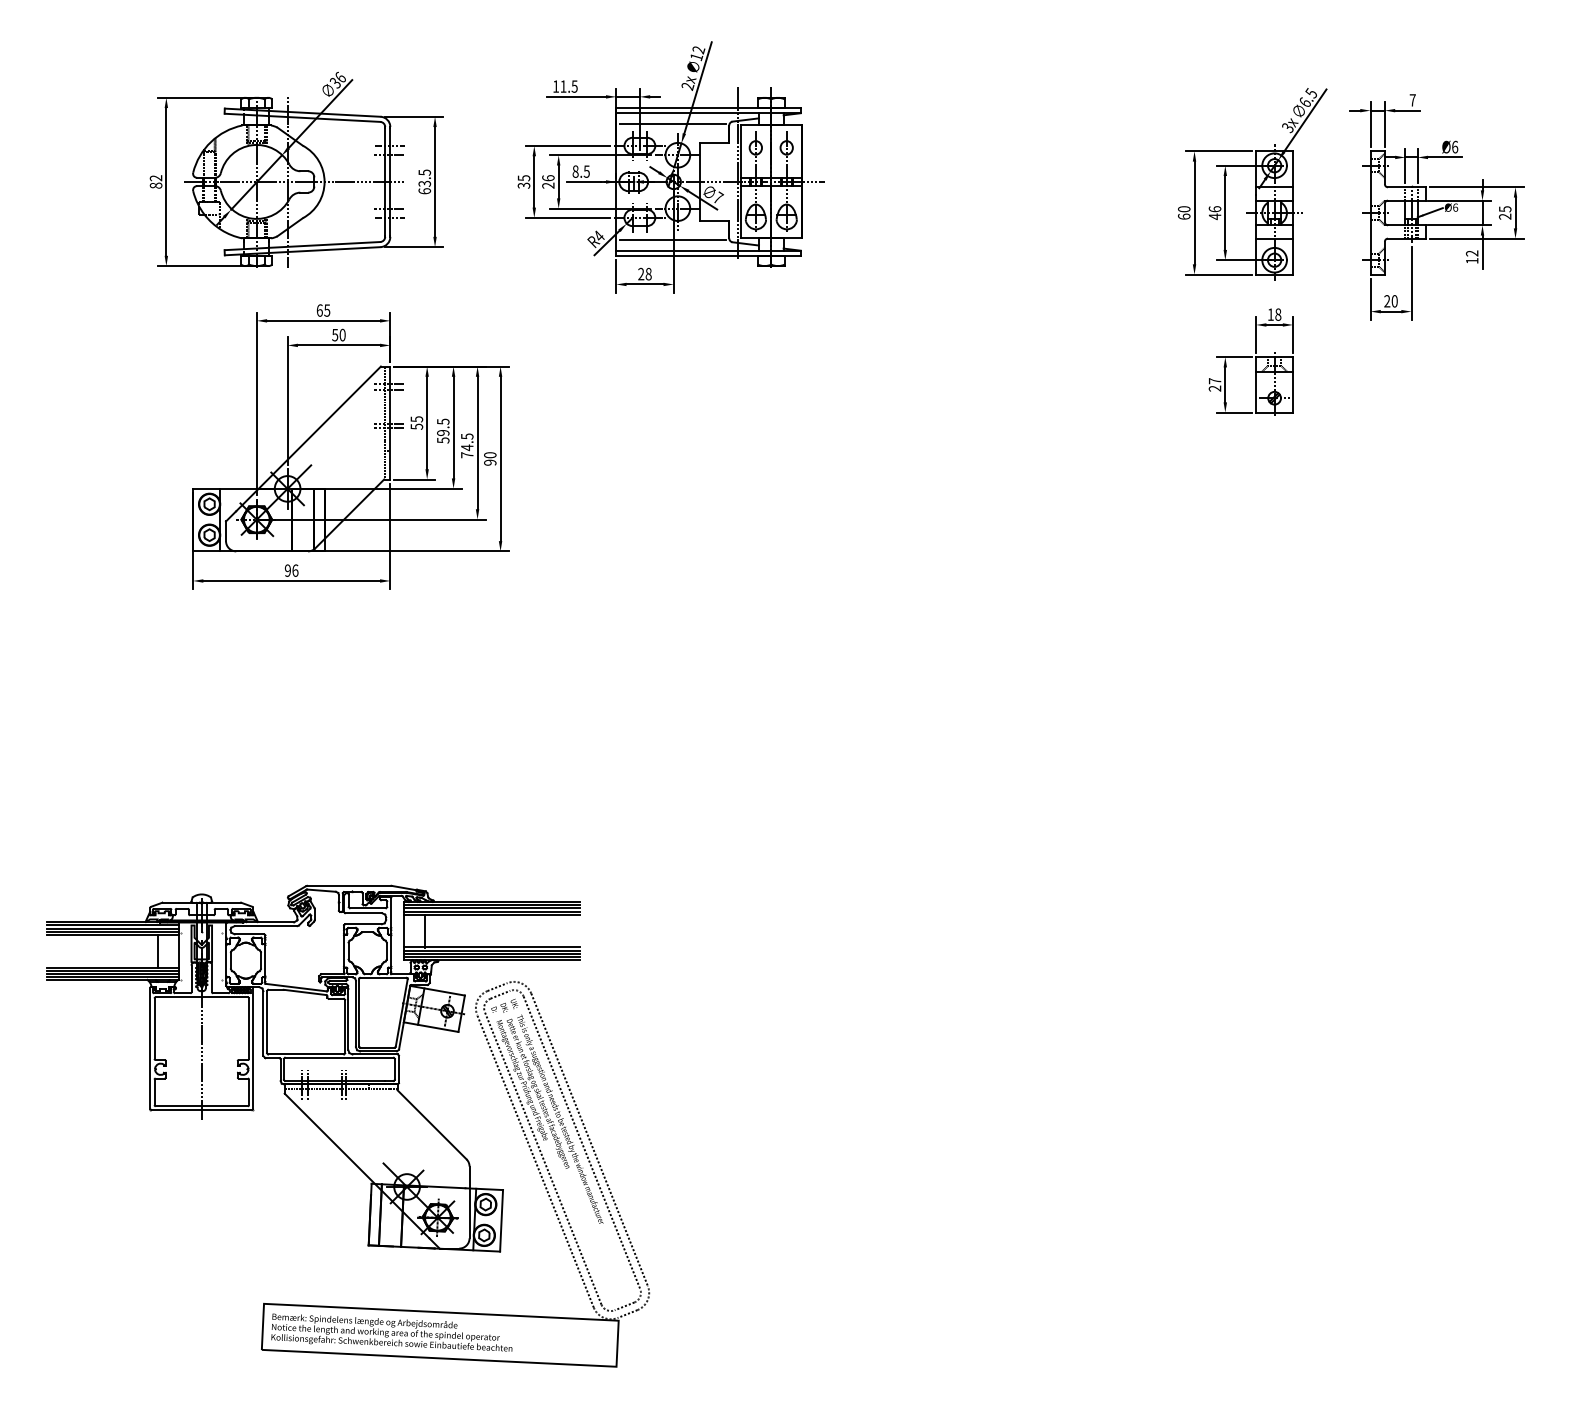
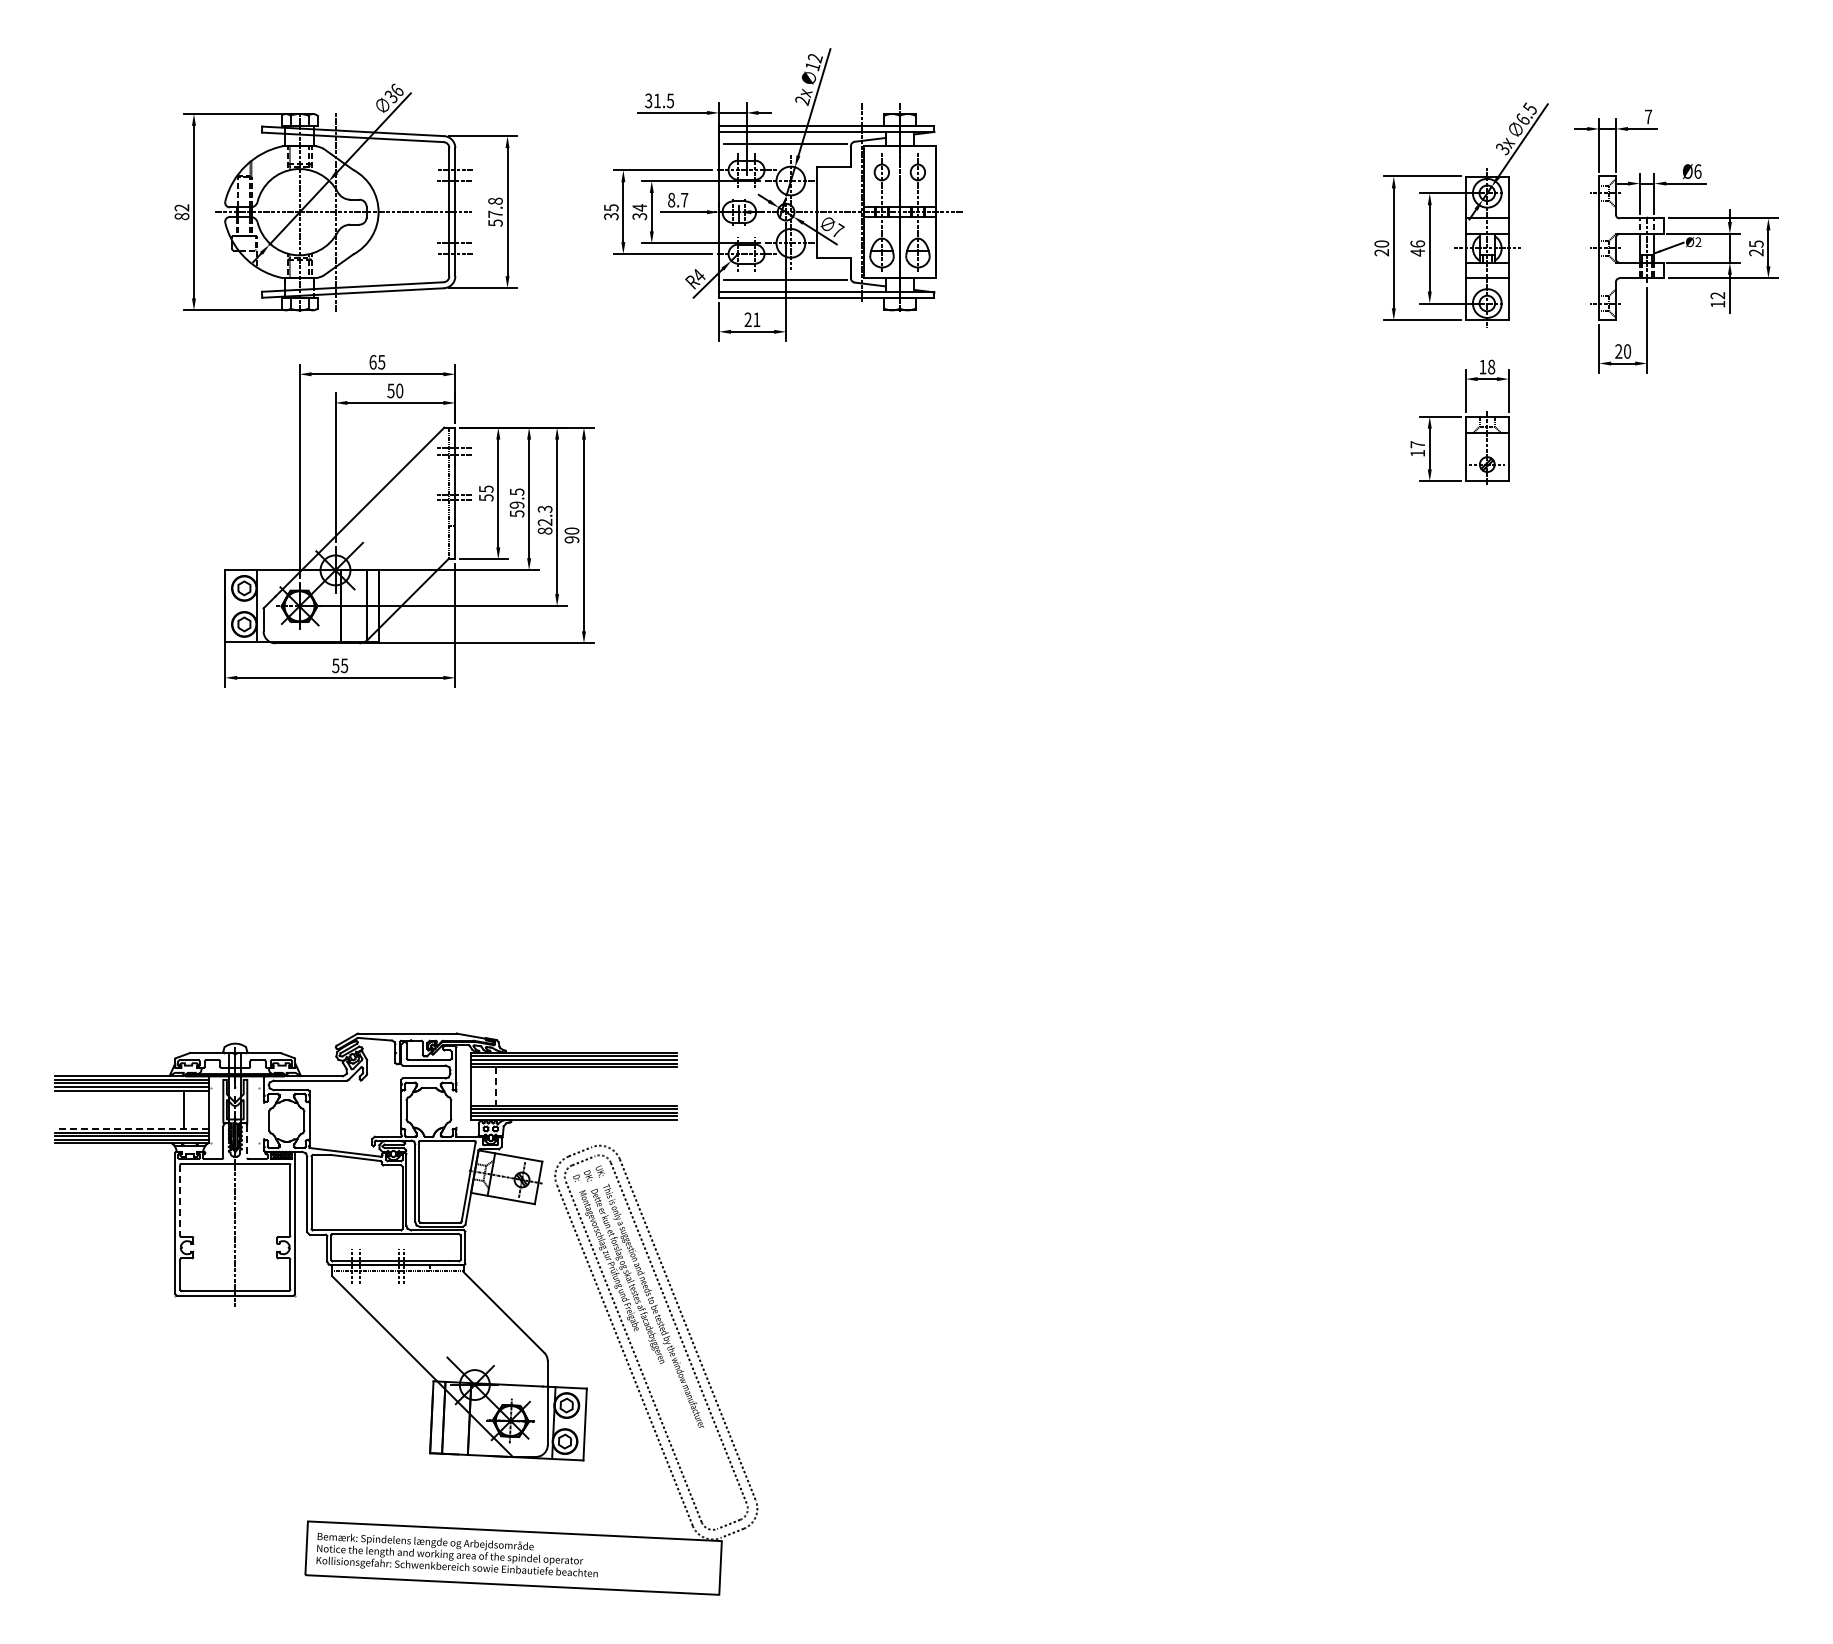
text: (555, 86) -> (648, 100), 11.5 -> 31.5
text: (586, 171) -> (684, 200), 8.5 -> 8.7
text: (424, 181) -> (495, 211), 63.5 -> 57.8
text: (548, 182) -> (639, 212), 26 -> 34
text: (1455, 207) -> (1698, 242), Ø6 -> Ø2
text: (1183, 216) -> (1381, 252), 60 -> 20
text: (648, 273) -> (756, 319), 28 -> 21
text: (1214, 387) -> (1417, 452), 27 -> 17
text: (466, 445) -> (544, 519), 74.5 -> 82.3
text: (291, 570) -> (340, 665), 96 -> 55
line: (424, 931) -> (495, 1086), solid -> dashed
line: (391, 950) -> (456, 1109), removed
line: (226, 960) -> (264, 1120), removed
line: (112, 967) -> (131, 1128), solid -> dashed
line: (212, 979) -> (247, 1142), solid -> dashed
line: (154, 1028) -> (180, 1200), solid -> dashed

